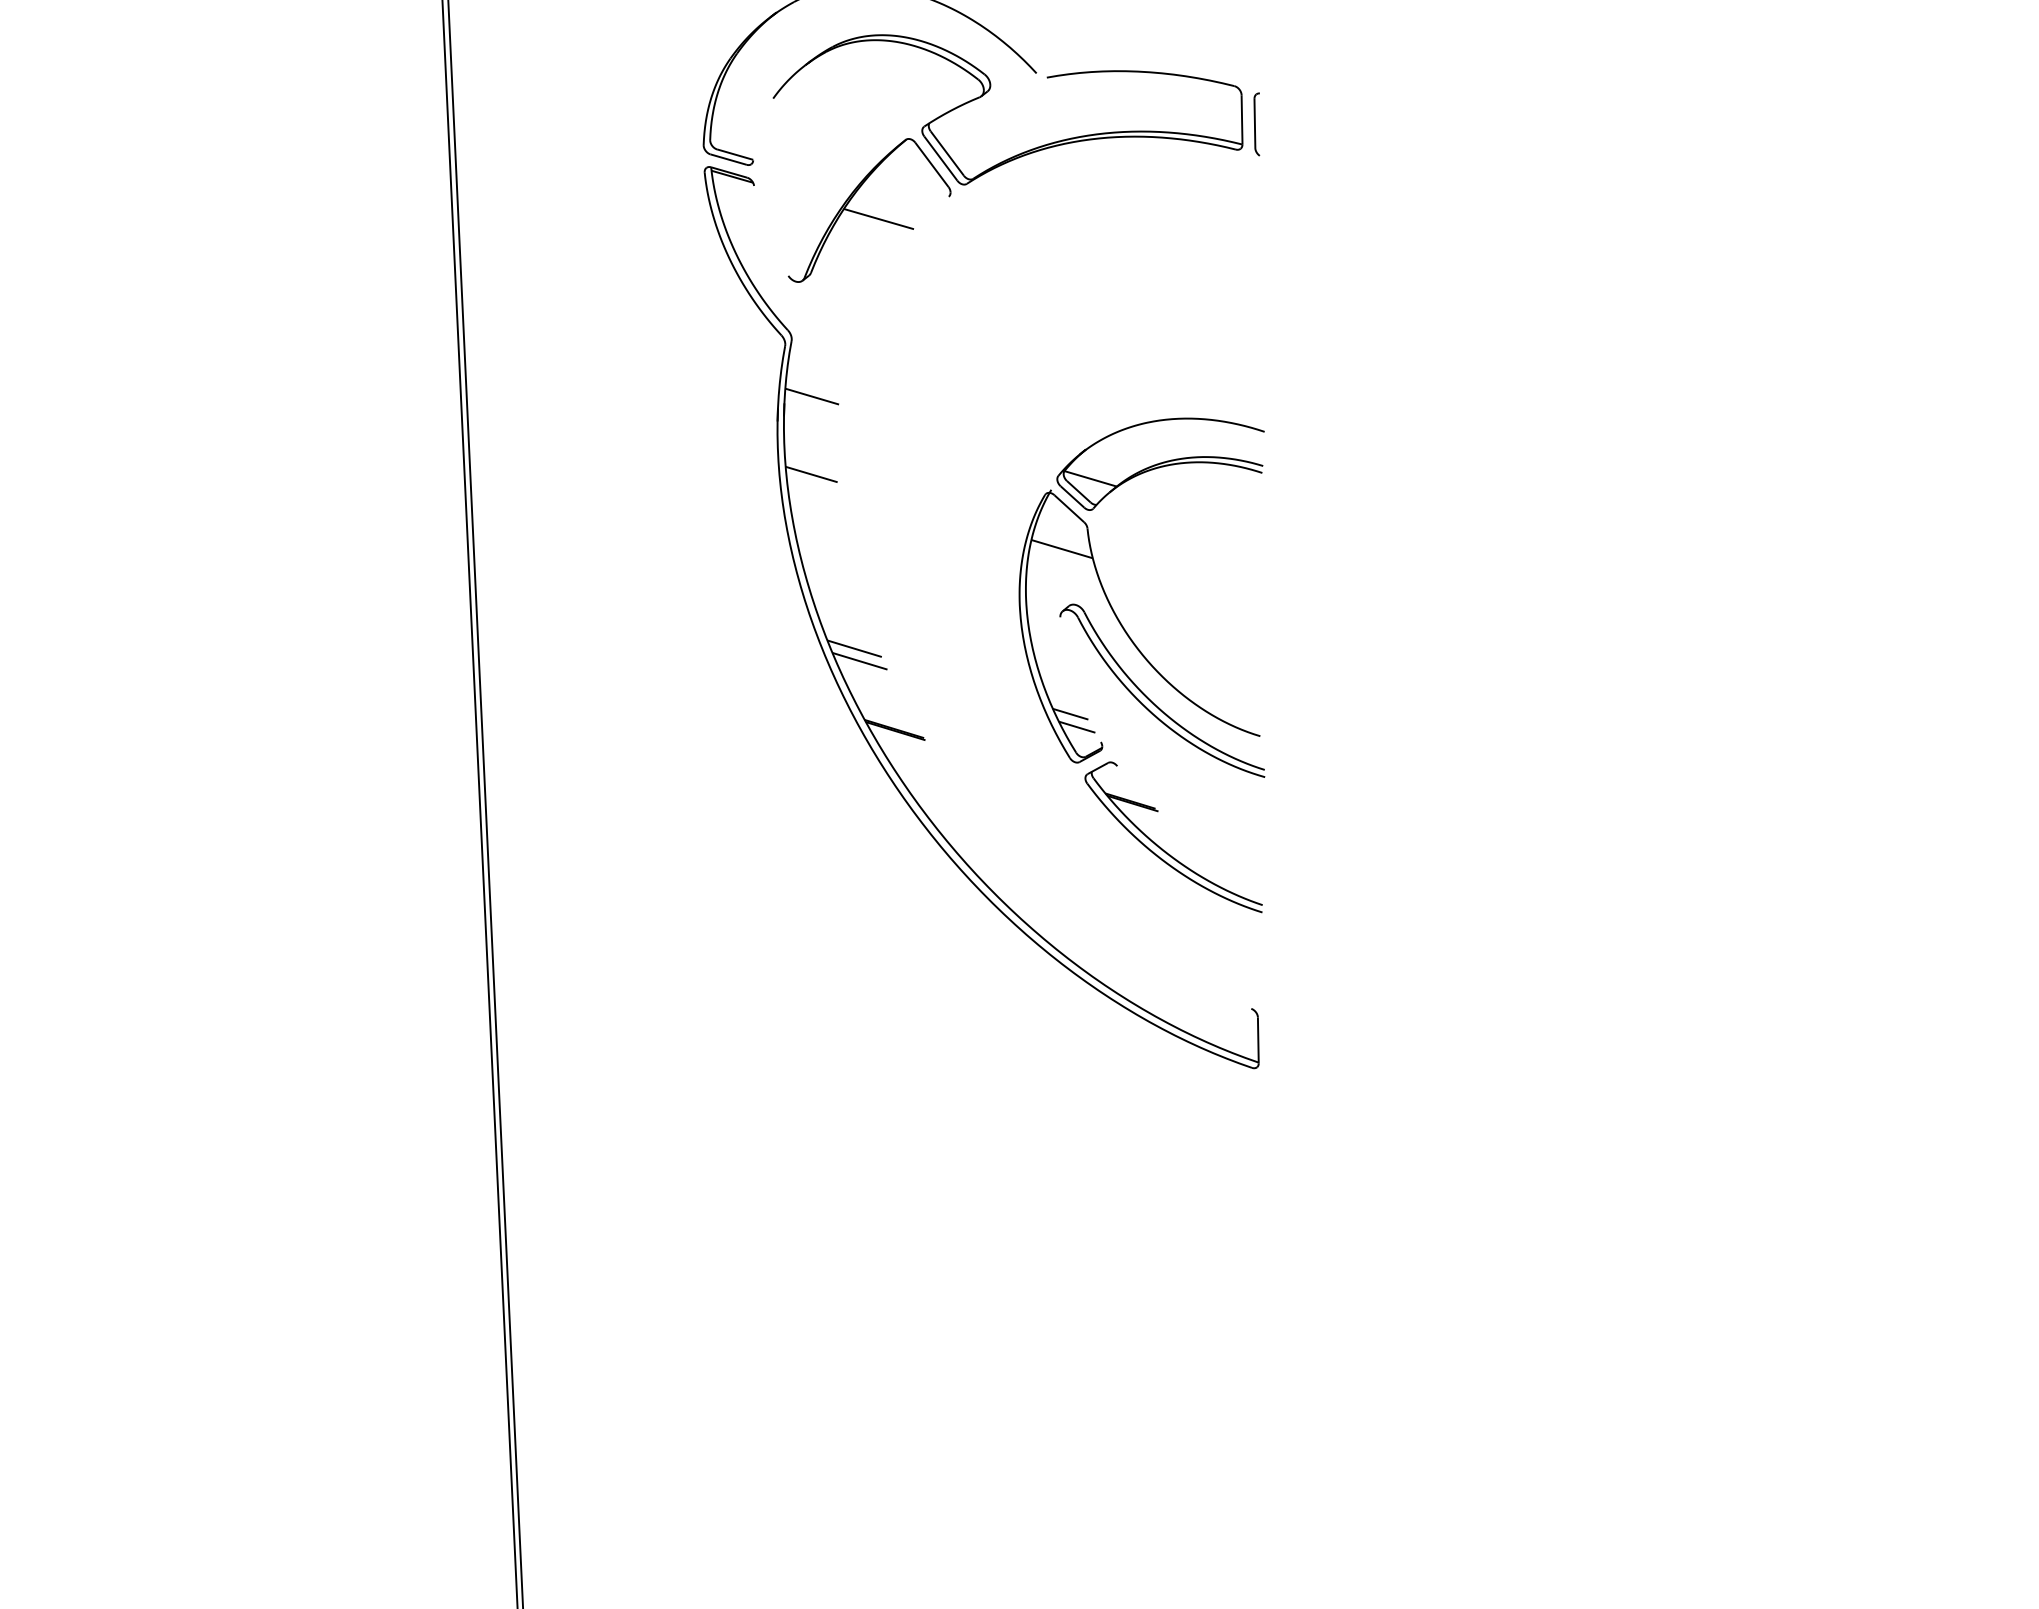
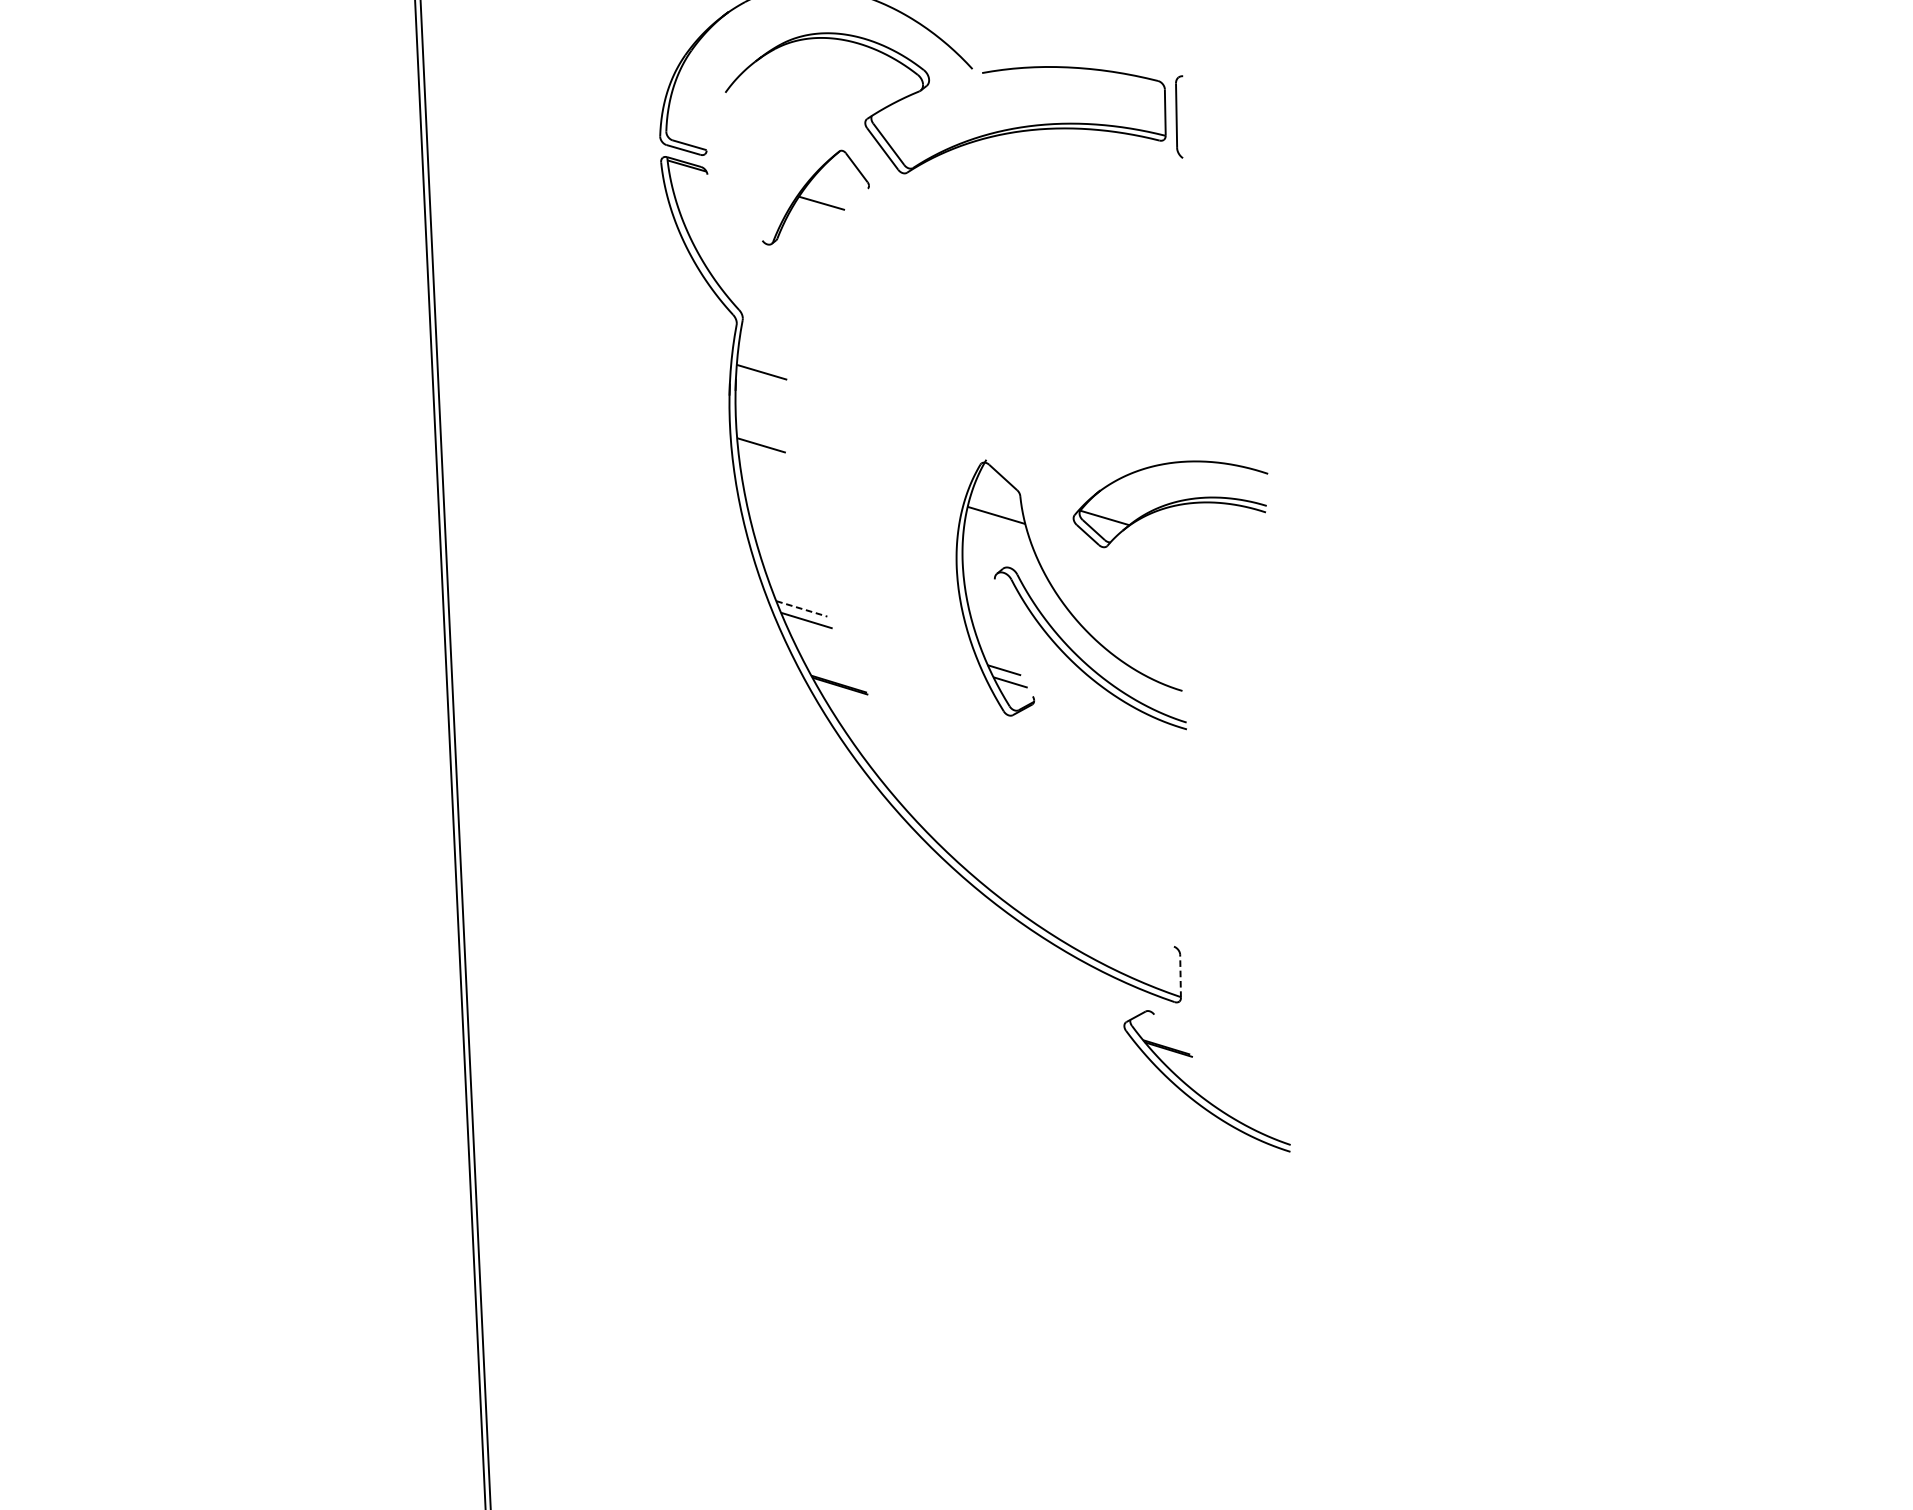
part: (1256, 124) -> (1178, 117), size x1.4
part: (869, 210) -> (815, 197), size x0.7
part: (1160, 463) -> (1170, 503), moved
line: (855, 648) -> (802, 608), solid -> dashed
part: (1165, 850) -> (1199, 1093), moved
line: (1258, 1040) -> (1180, 976), solid -> dashed

